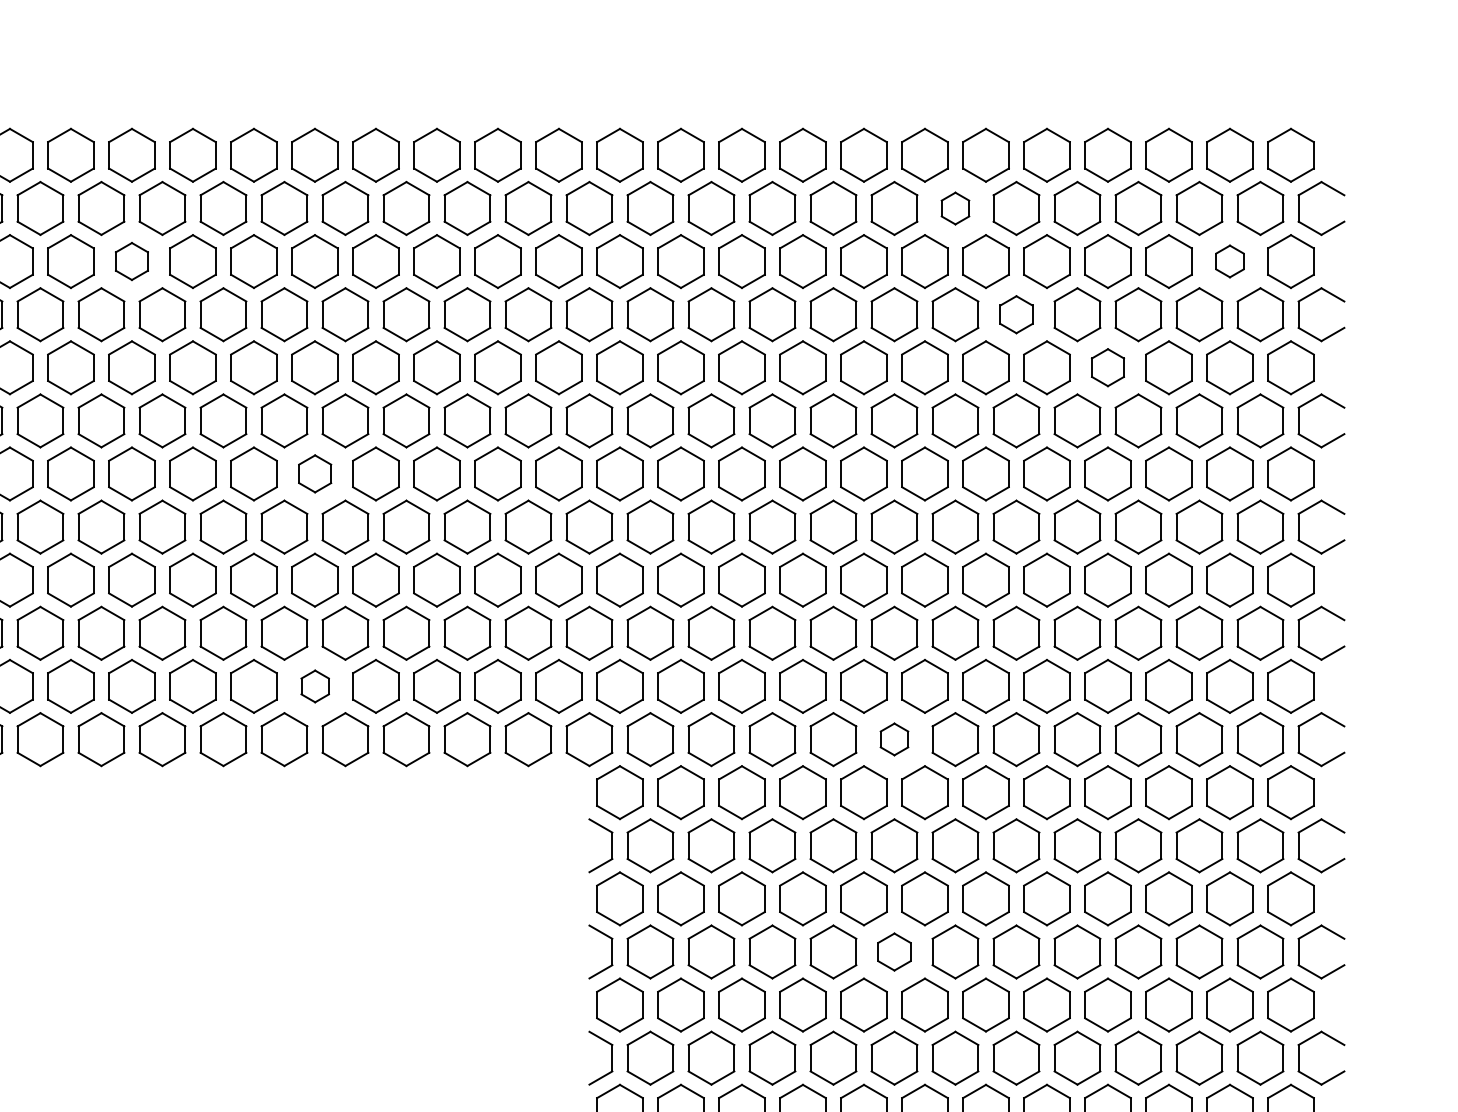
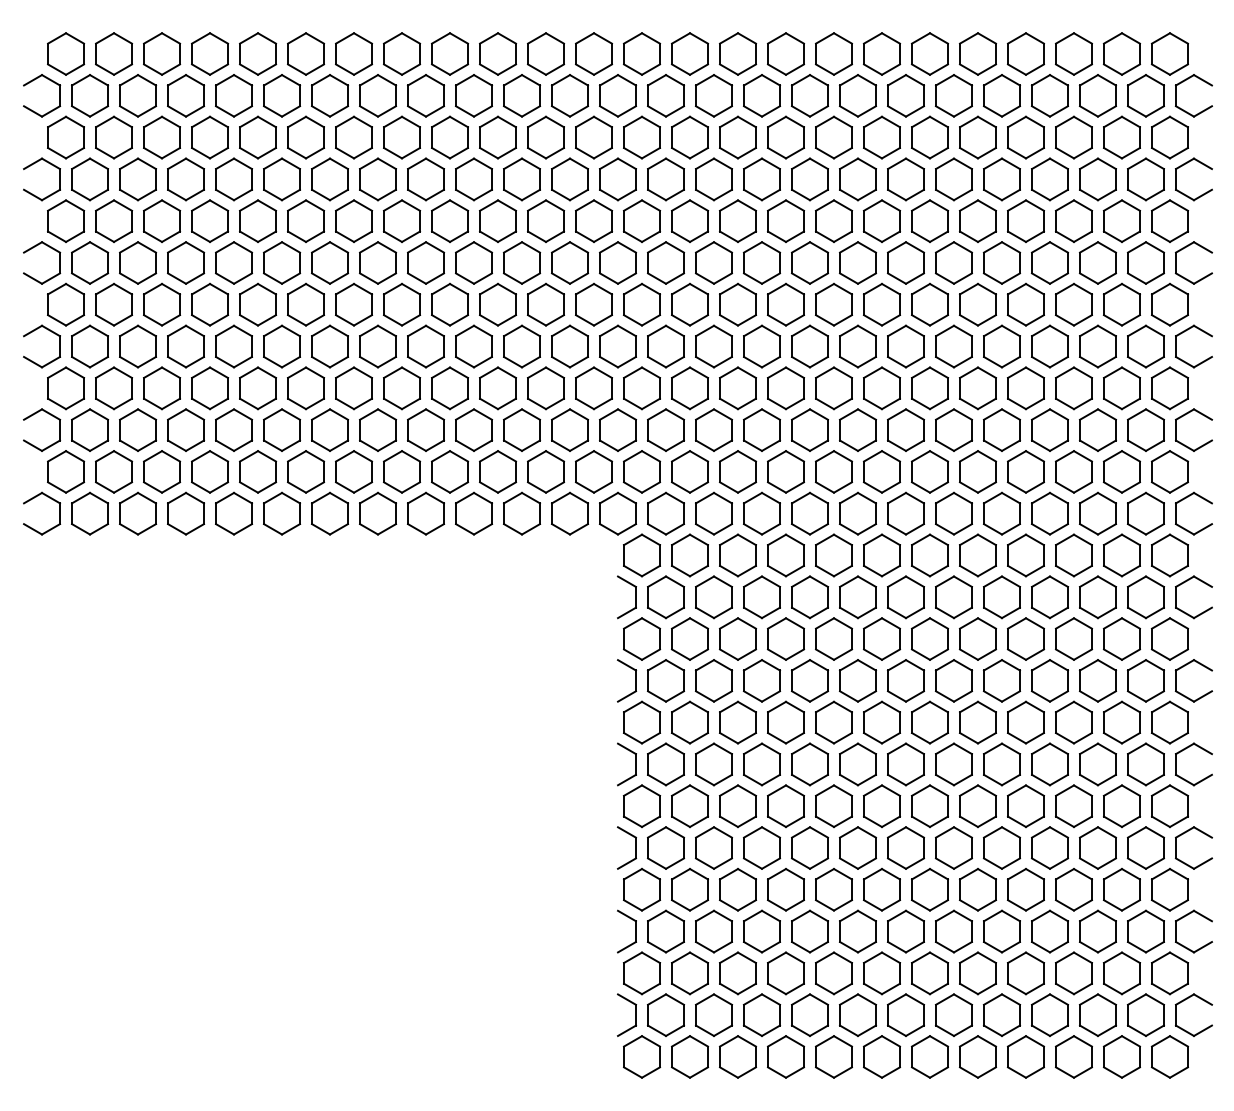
part: (954, 208) -> (905, 95), size x1.67
part: (131, 261) -> (257, 137), size x1.43
part: (1229, 261) -> (1121, 137), size x1.67
part: (1015, 314) -> (953, 179), size x1.43
part: (1107, 366) -> (1025, 220), size x1.43
part: (315, 473) -> (402, 304), size x1.43
part: (315, 685) -> (402, 471), size x1.67
part: (893, 739) -> (857, 513), size x1.67
part: (893, 951) -> (857, 680), size x1.43

